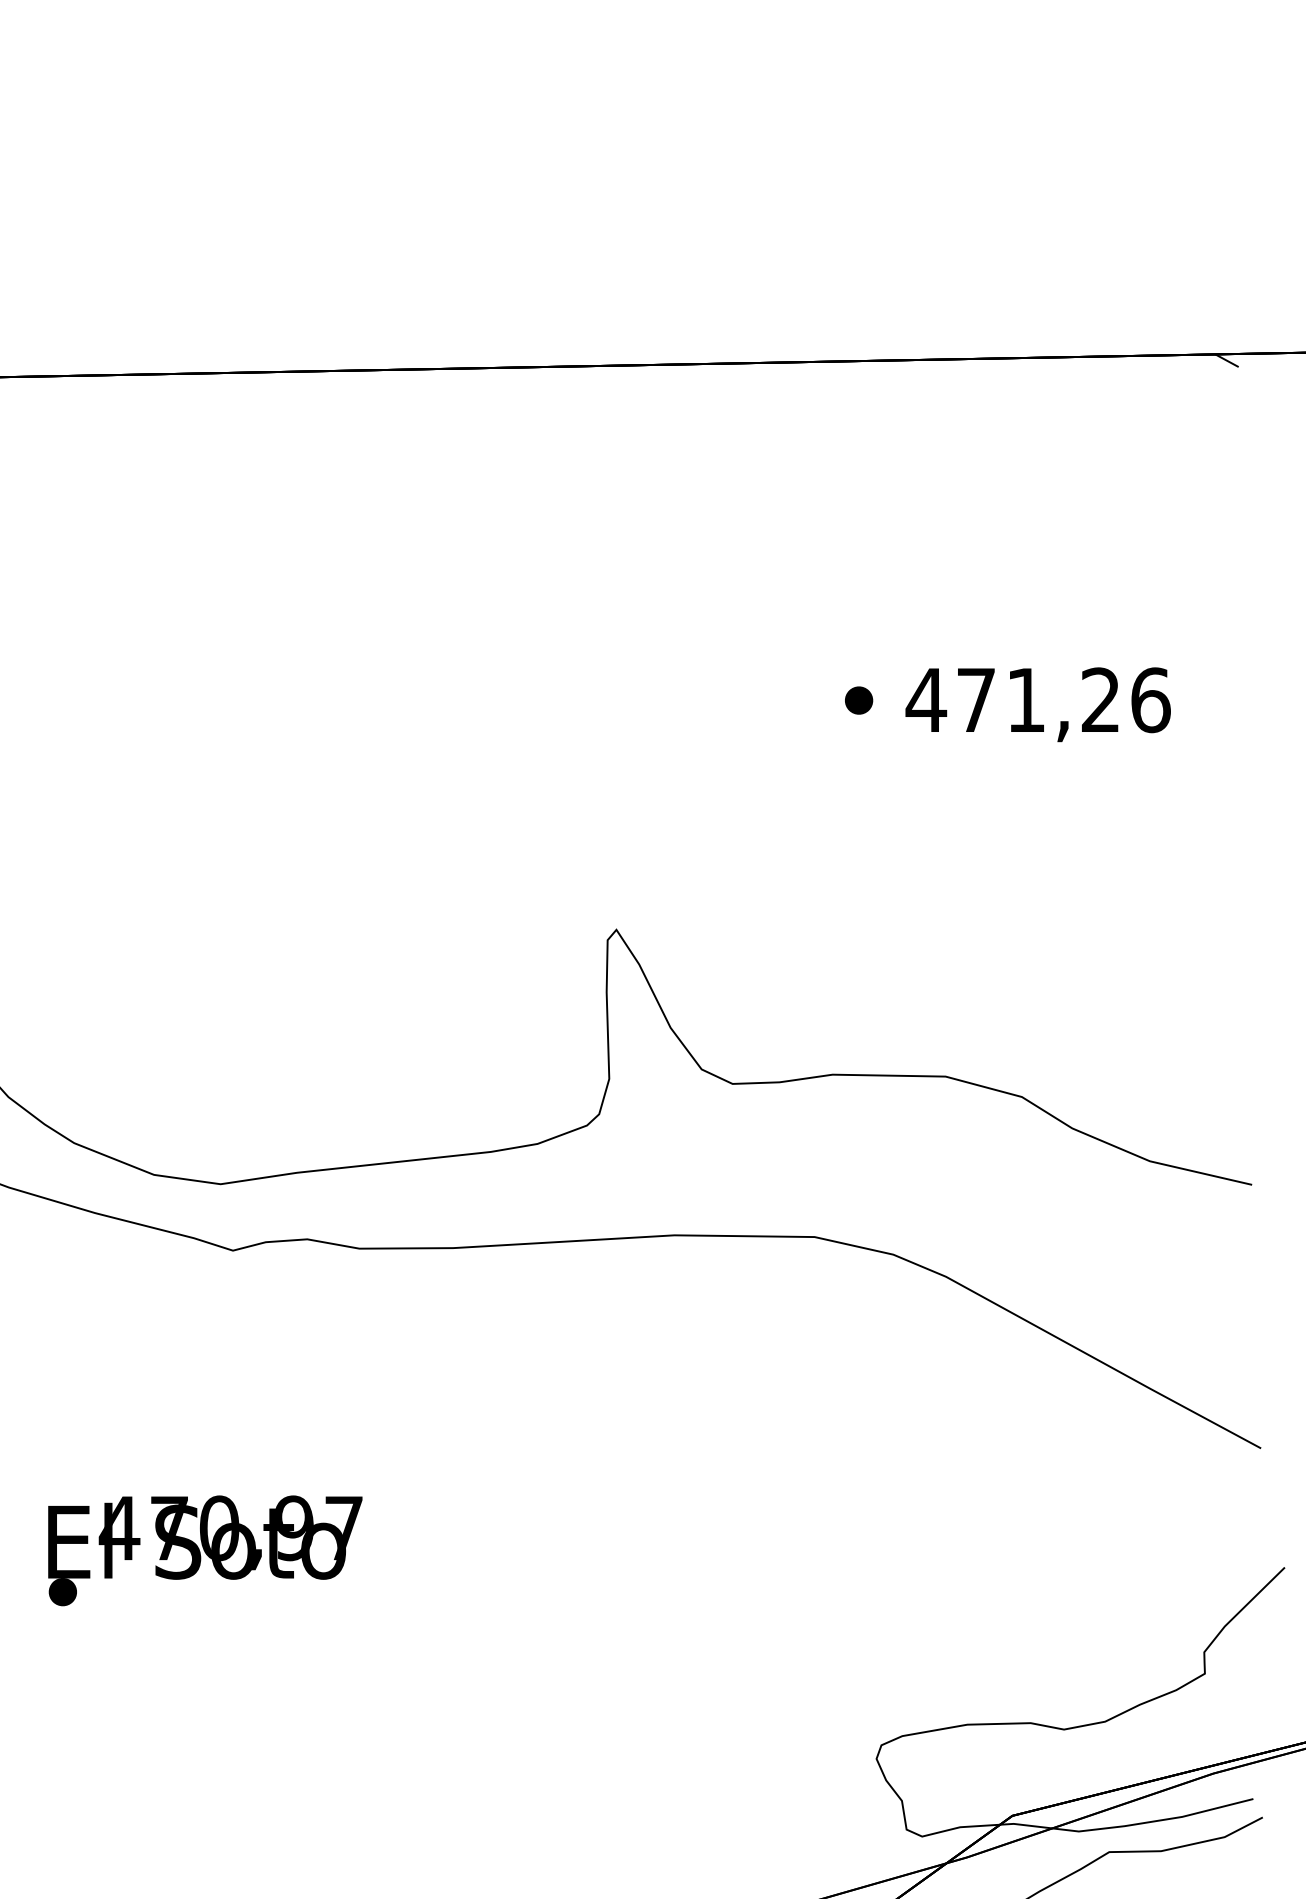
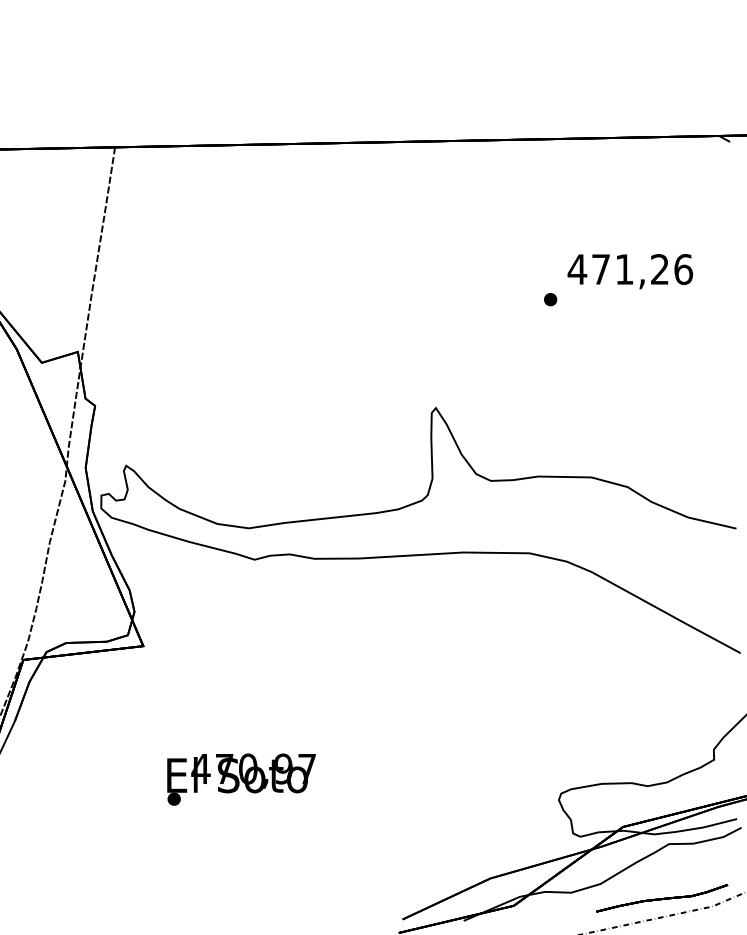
text: (1036, 704) -> (629, 271), moved
text: (205, 1550) -> (241, 779), moved

